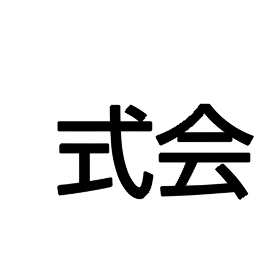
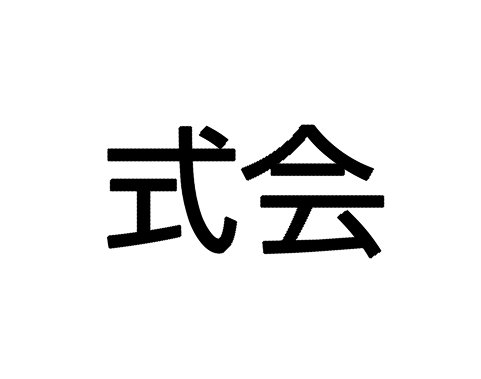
part: (207, 184) -> (326, 238), moved

